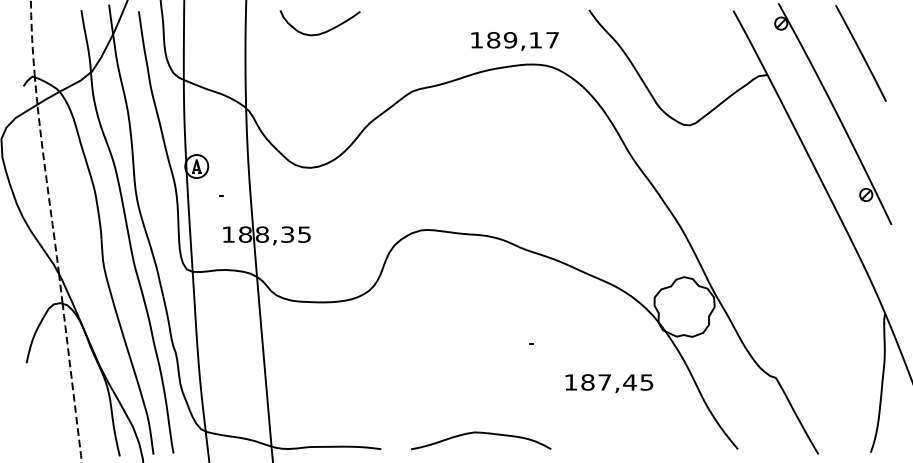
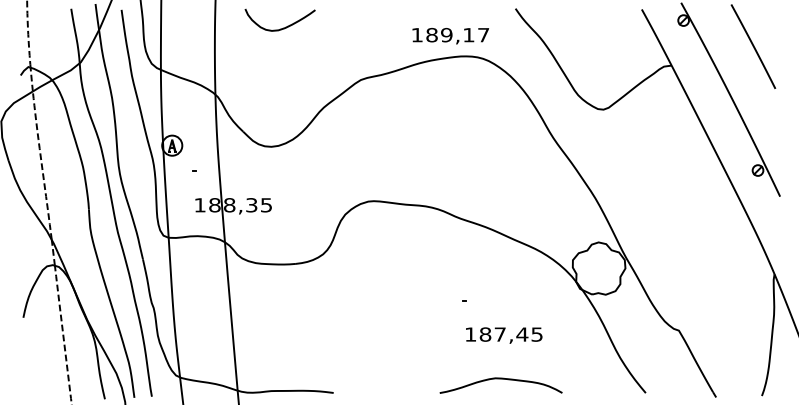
text: (609, 383) -> (504, 335), moved
curve: (480, 433) -> (500, 379), moved

